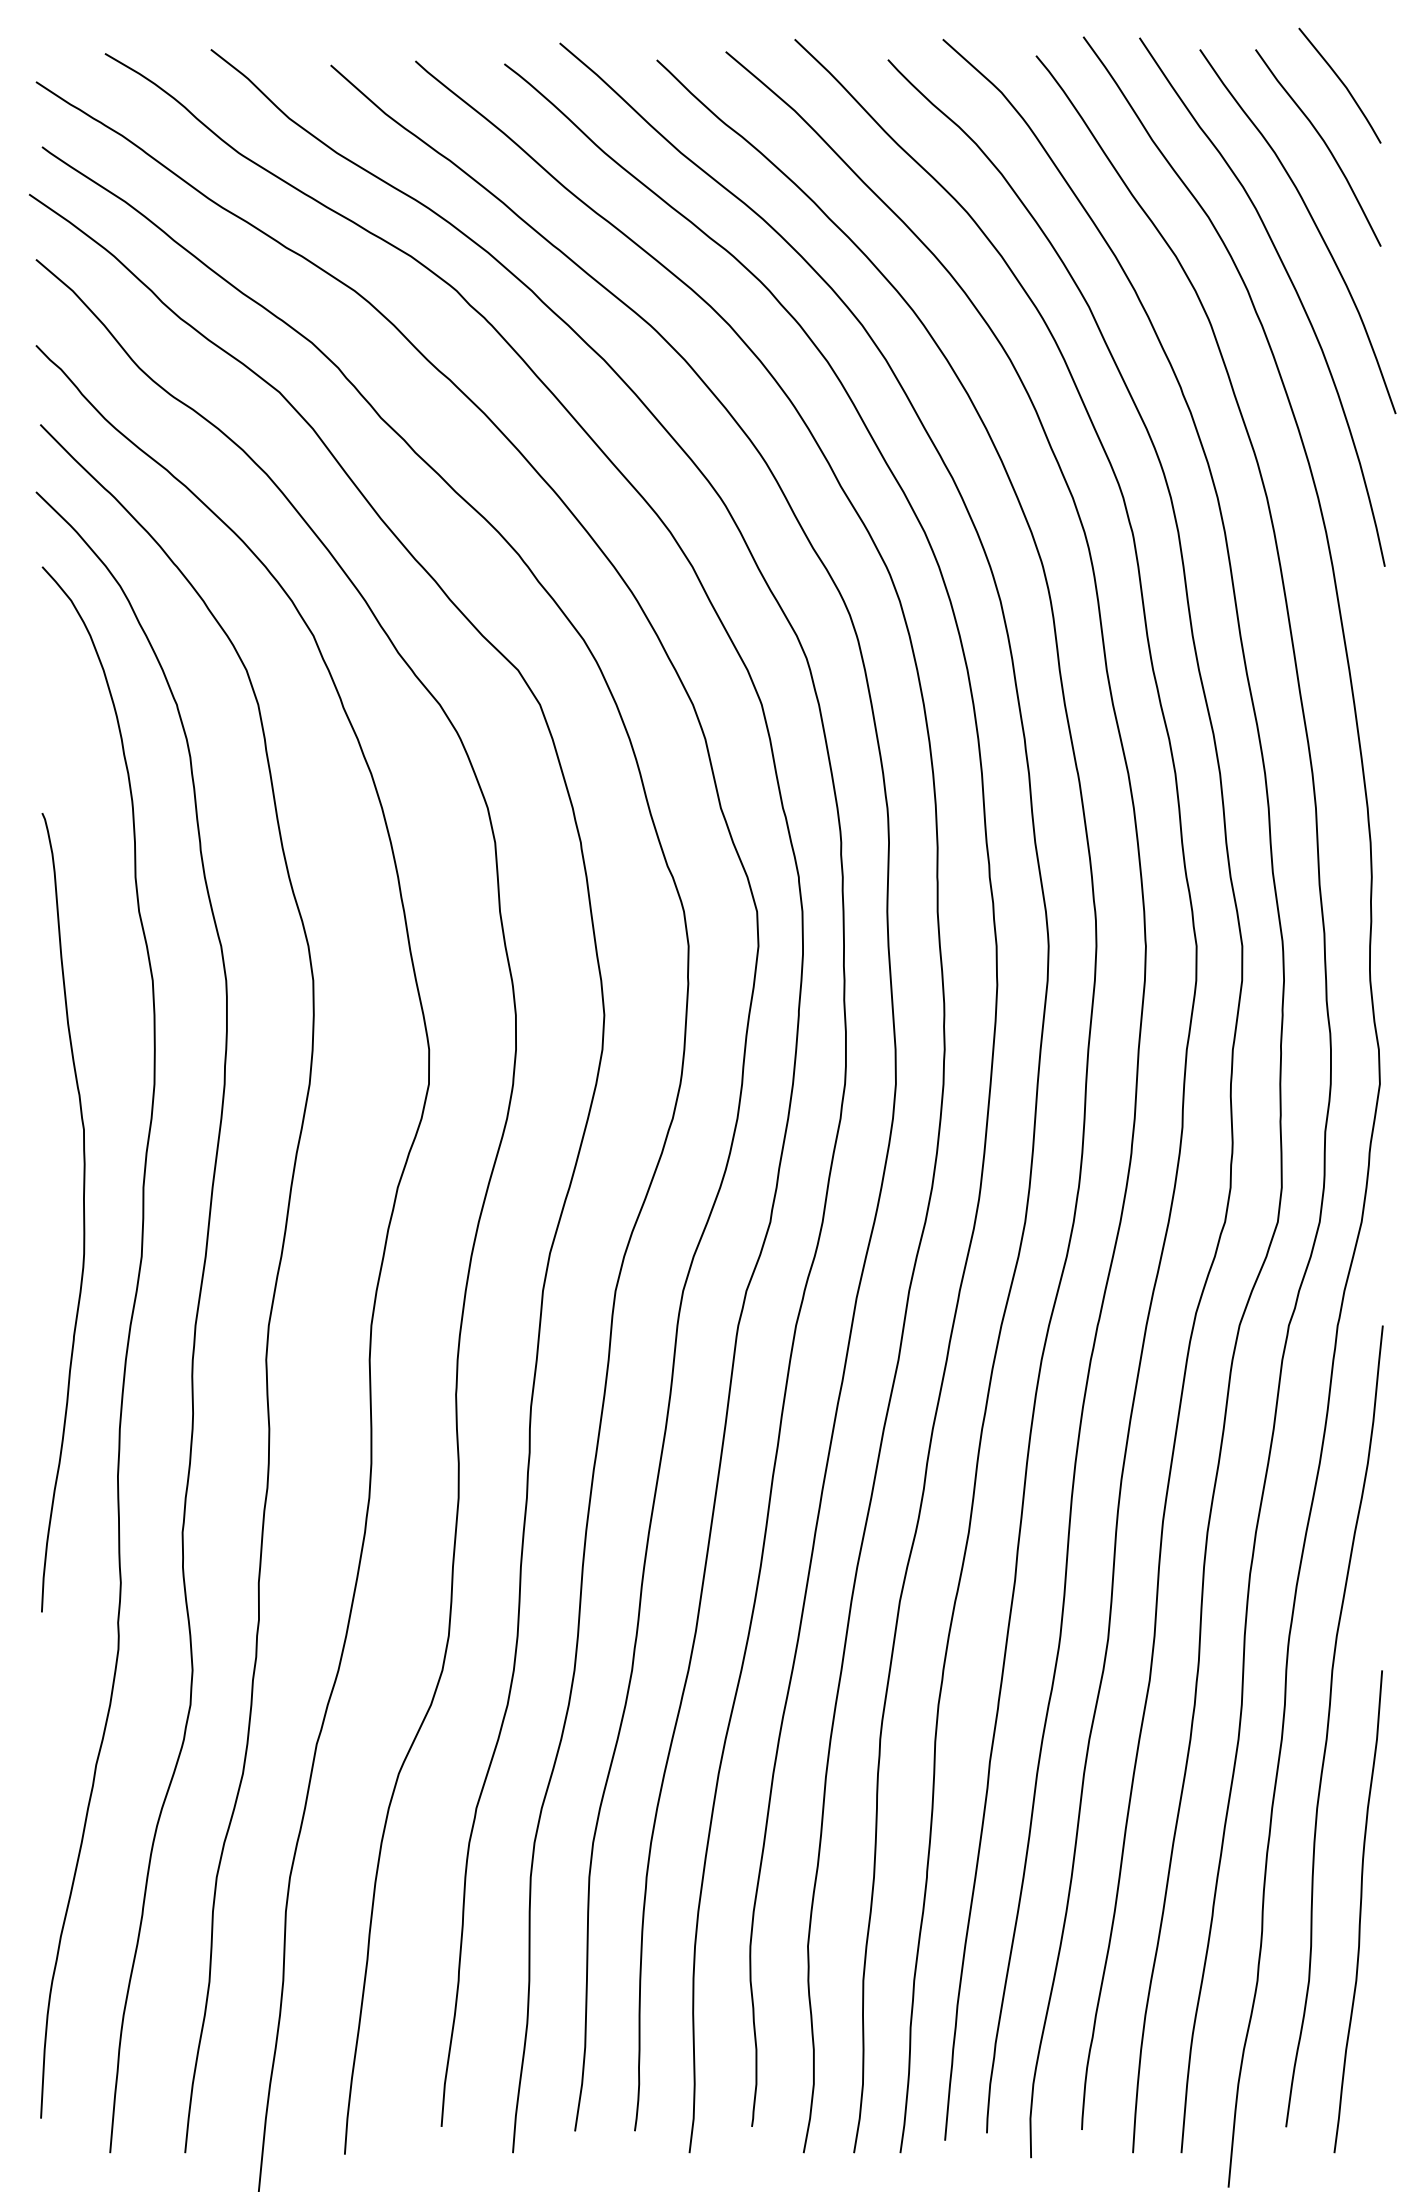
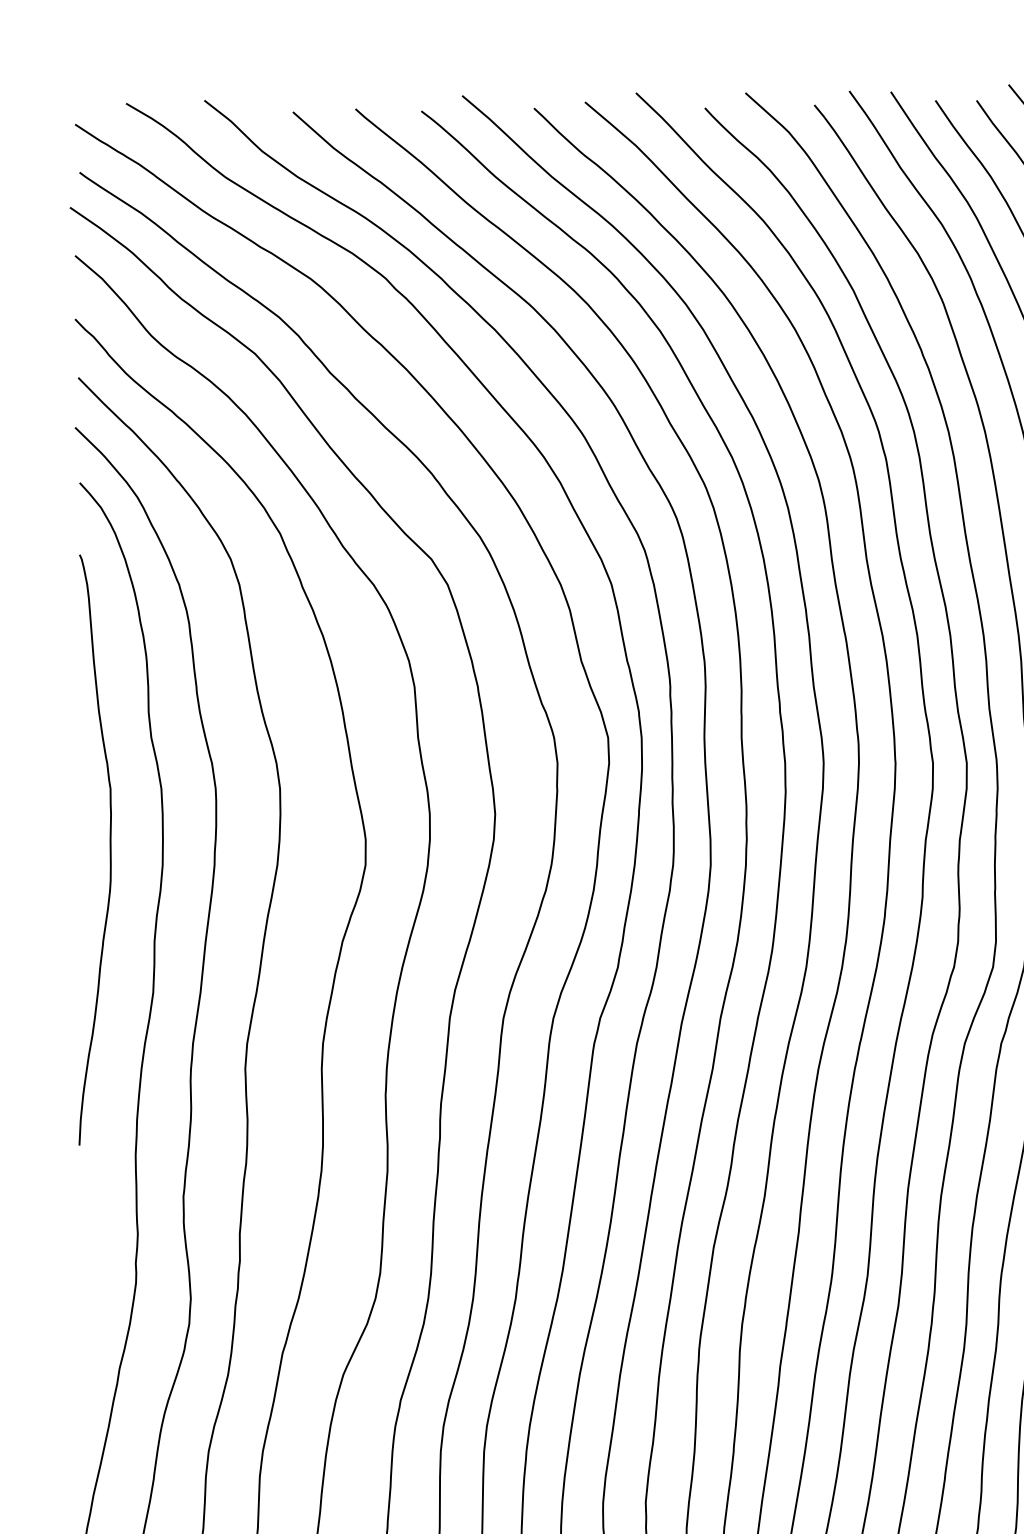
curve: (83, 1212) -> (110, 849), moved

